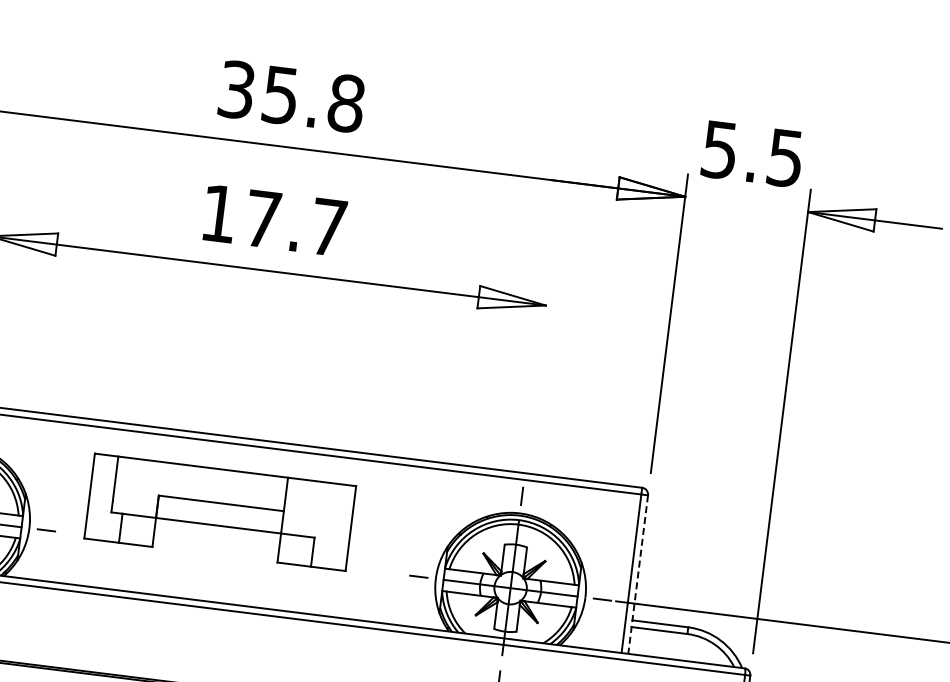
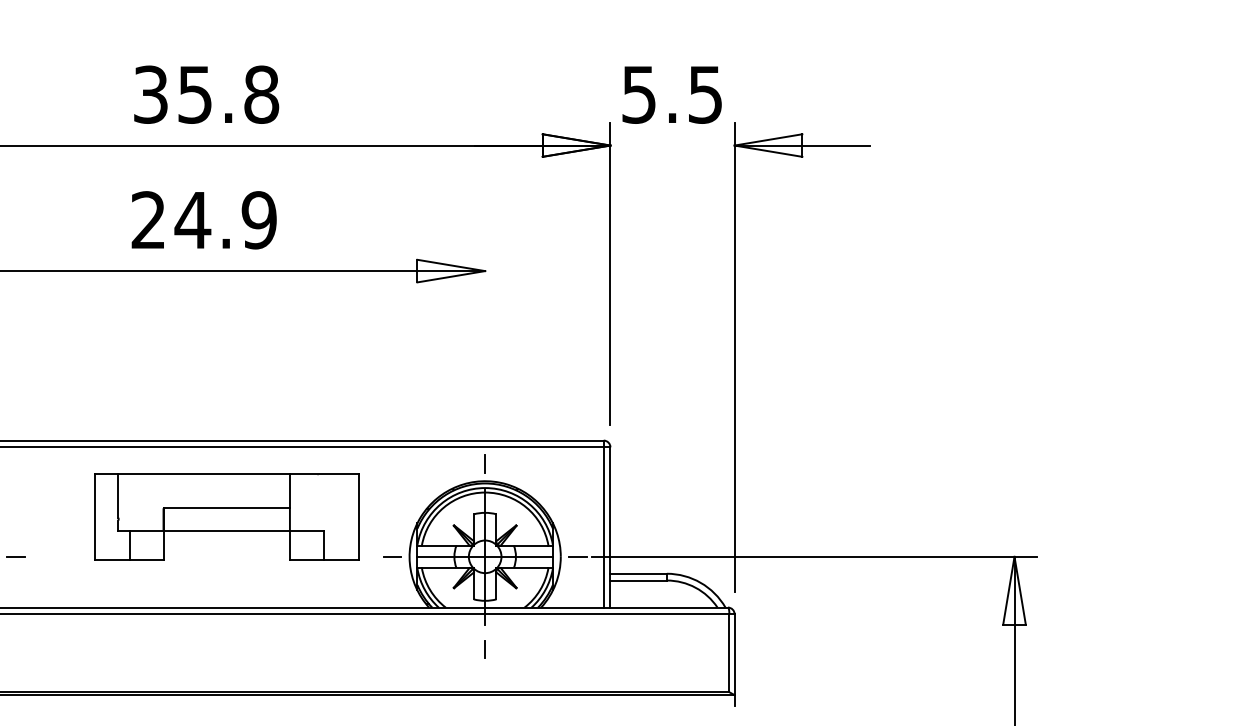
text: (273, 220) -> (203, 220), 17.7 -> 24.9
part: (220, 511) -> (226, 516), moved
line: (638, 574) -> (610, 527), dashed -> solid

